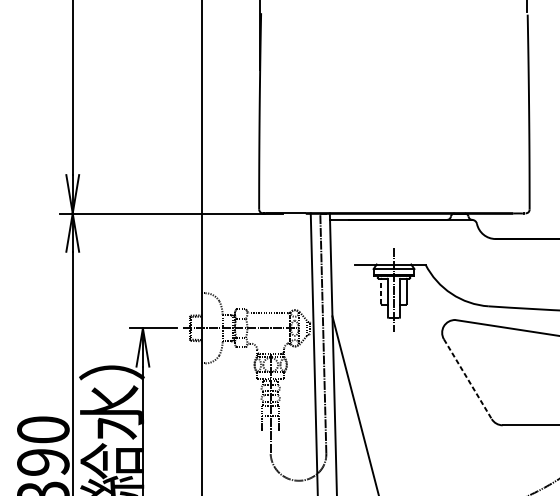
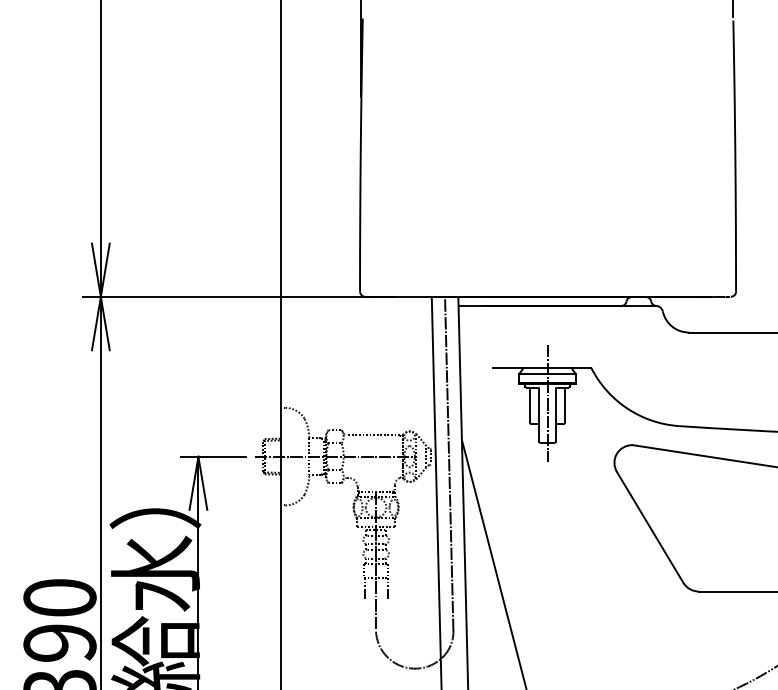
line: (381, 291) -> (530, 405), dashed -> solid
line: (468, 379) -> (650, 527), dashed -> solid

